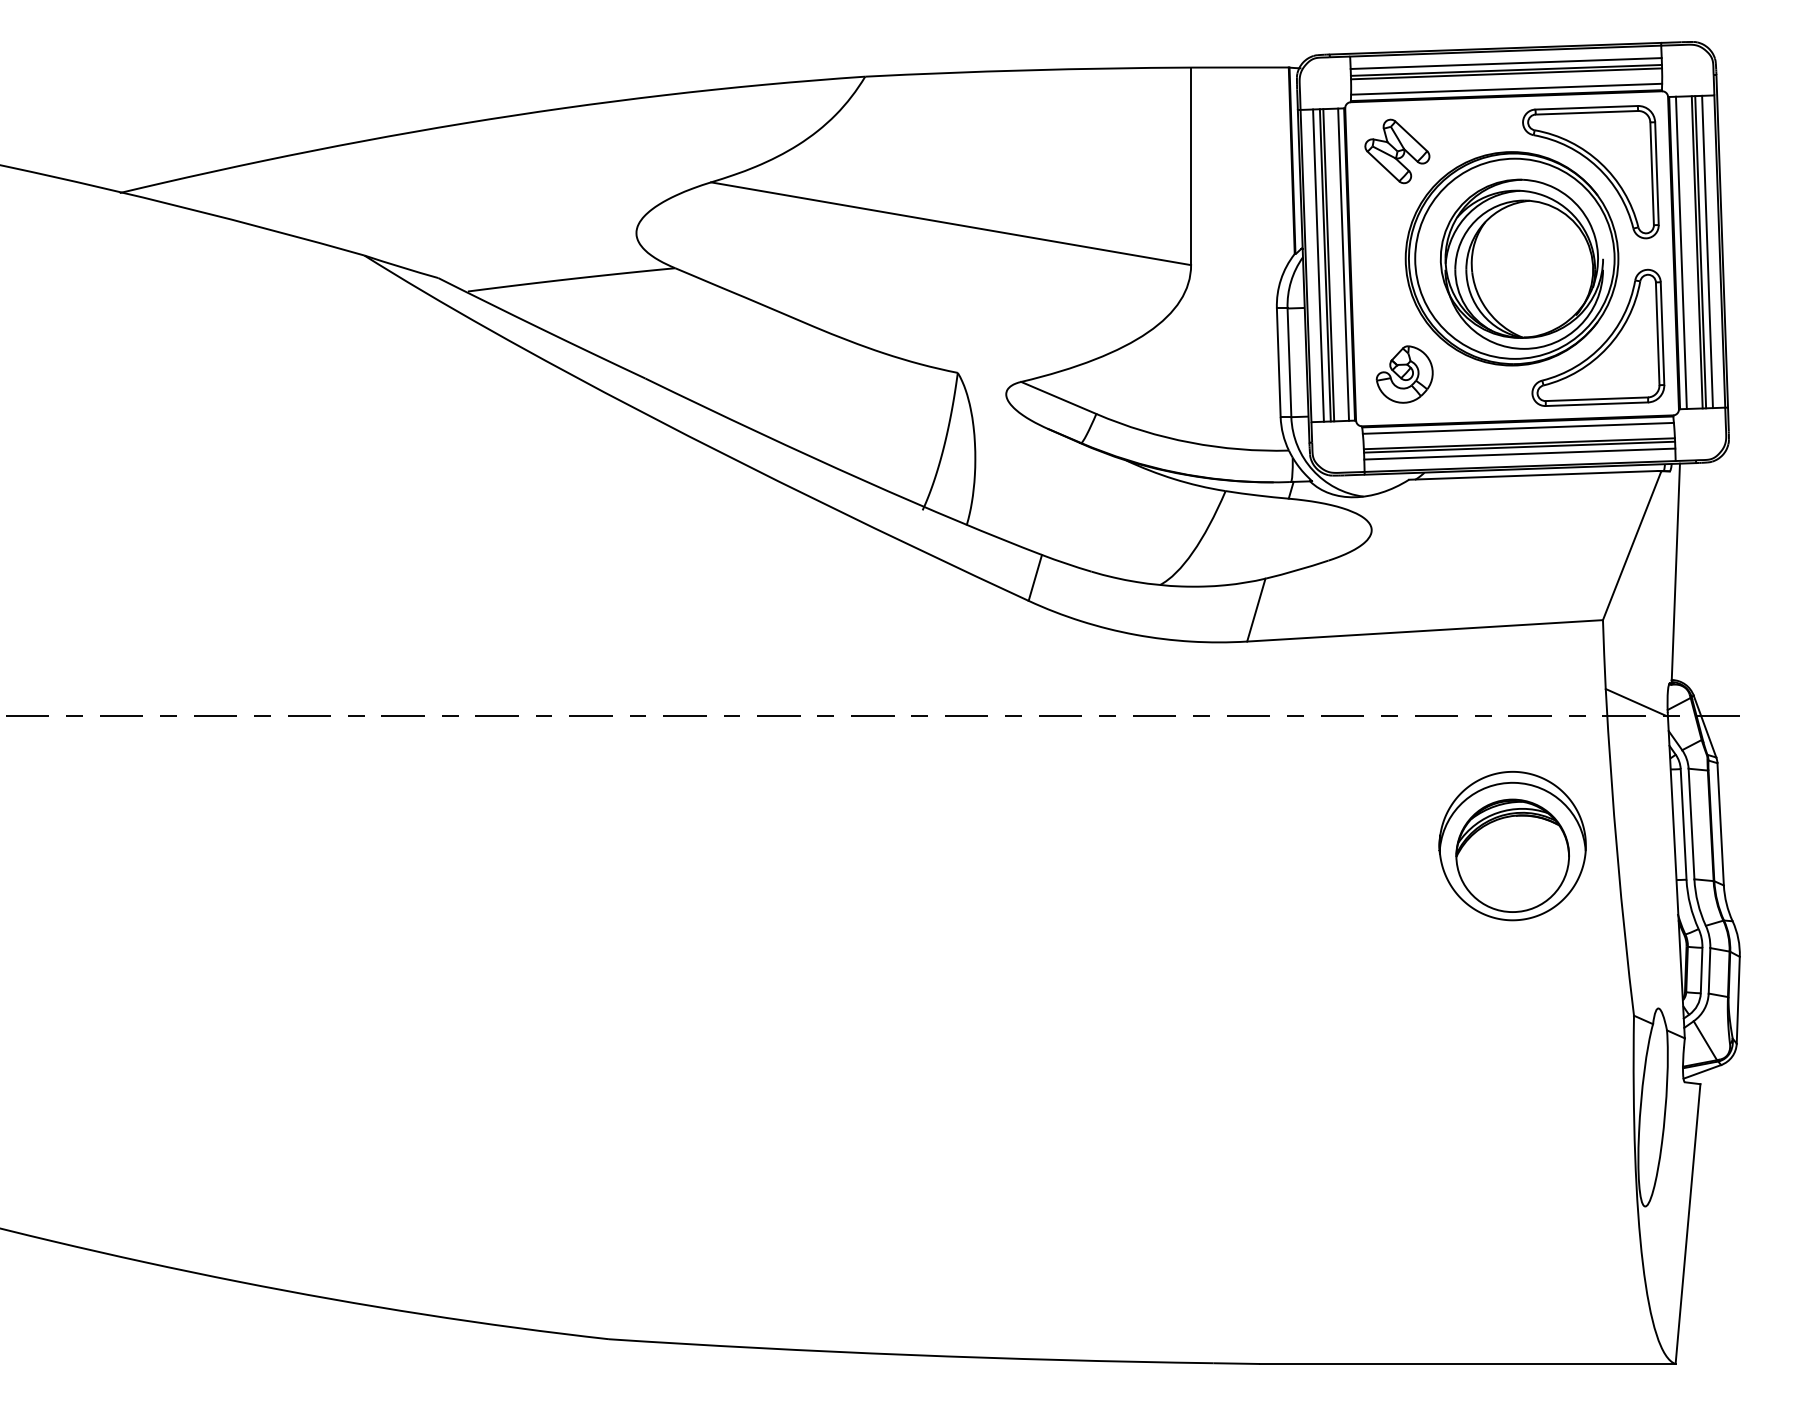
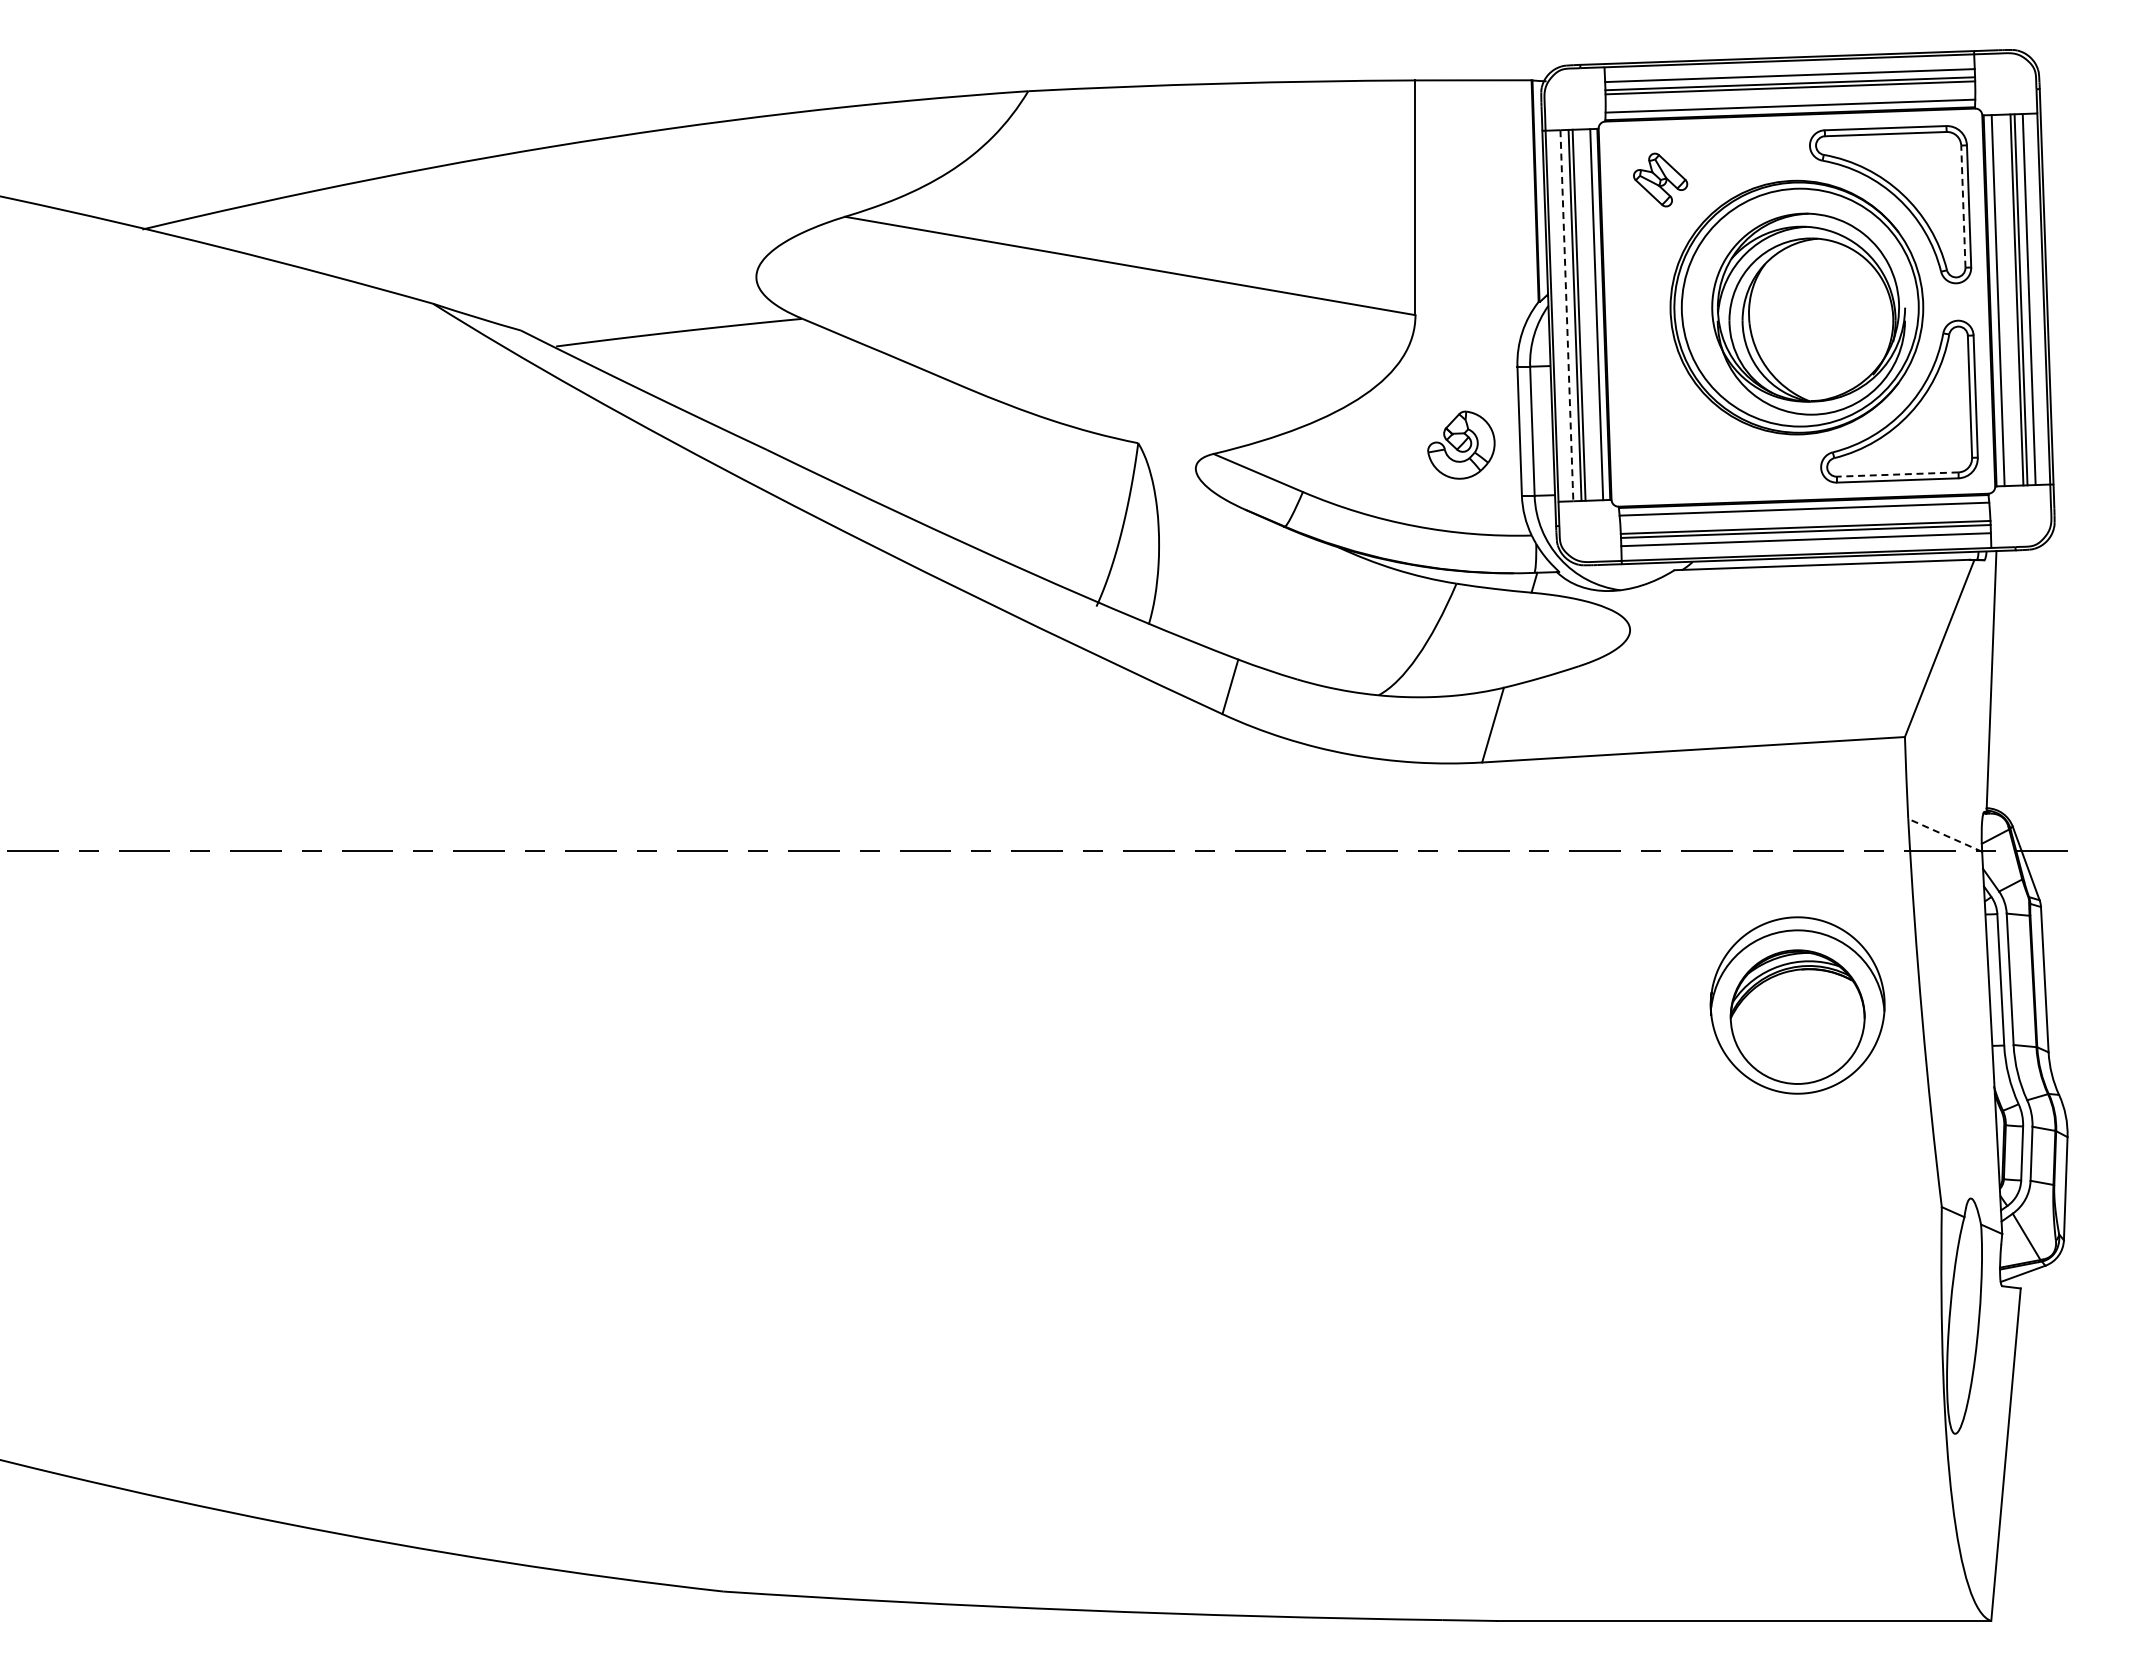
part: (1397, 150) -> (1660, 179), size x0.7
line: (1652, 173) -> (1963, 206), solid -> dashed
line: (1318, 265) -> (1566, 315), solid -> dashed
part: (1404, 373) -> (1461, 444), moved
line: (1596, 399) -> (1897, 474), solid -> dashed
line: (1636, 703) -> (1944, 835), solid -> dashed

